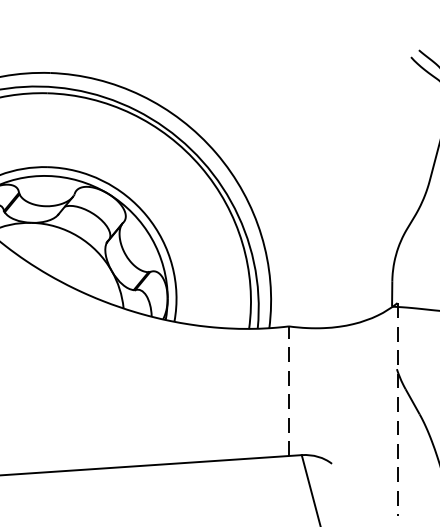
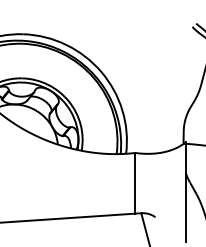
line: (289, 389) -> (135, 182), dashed -> solid
line: (398, 408) -> (186, 191), dashed -> solid

